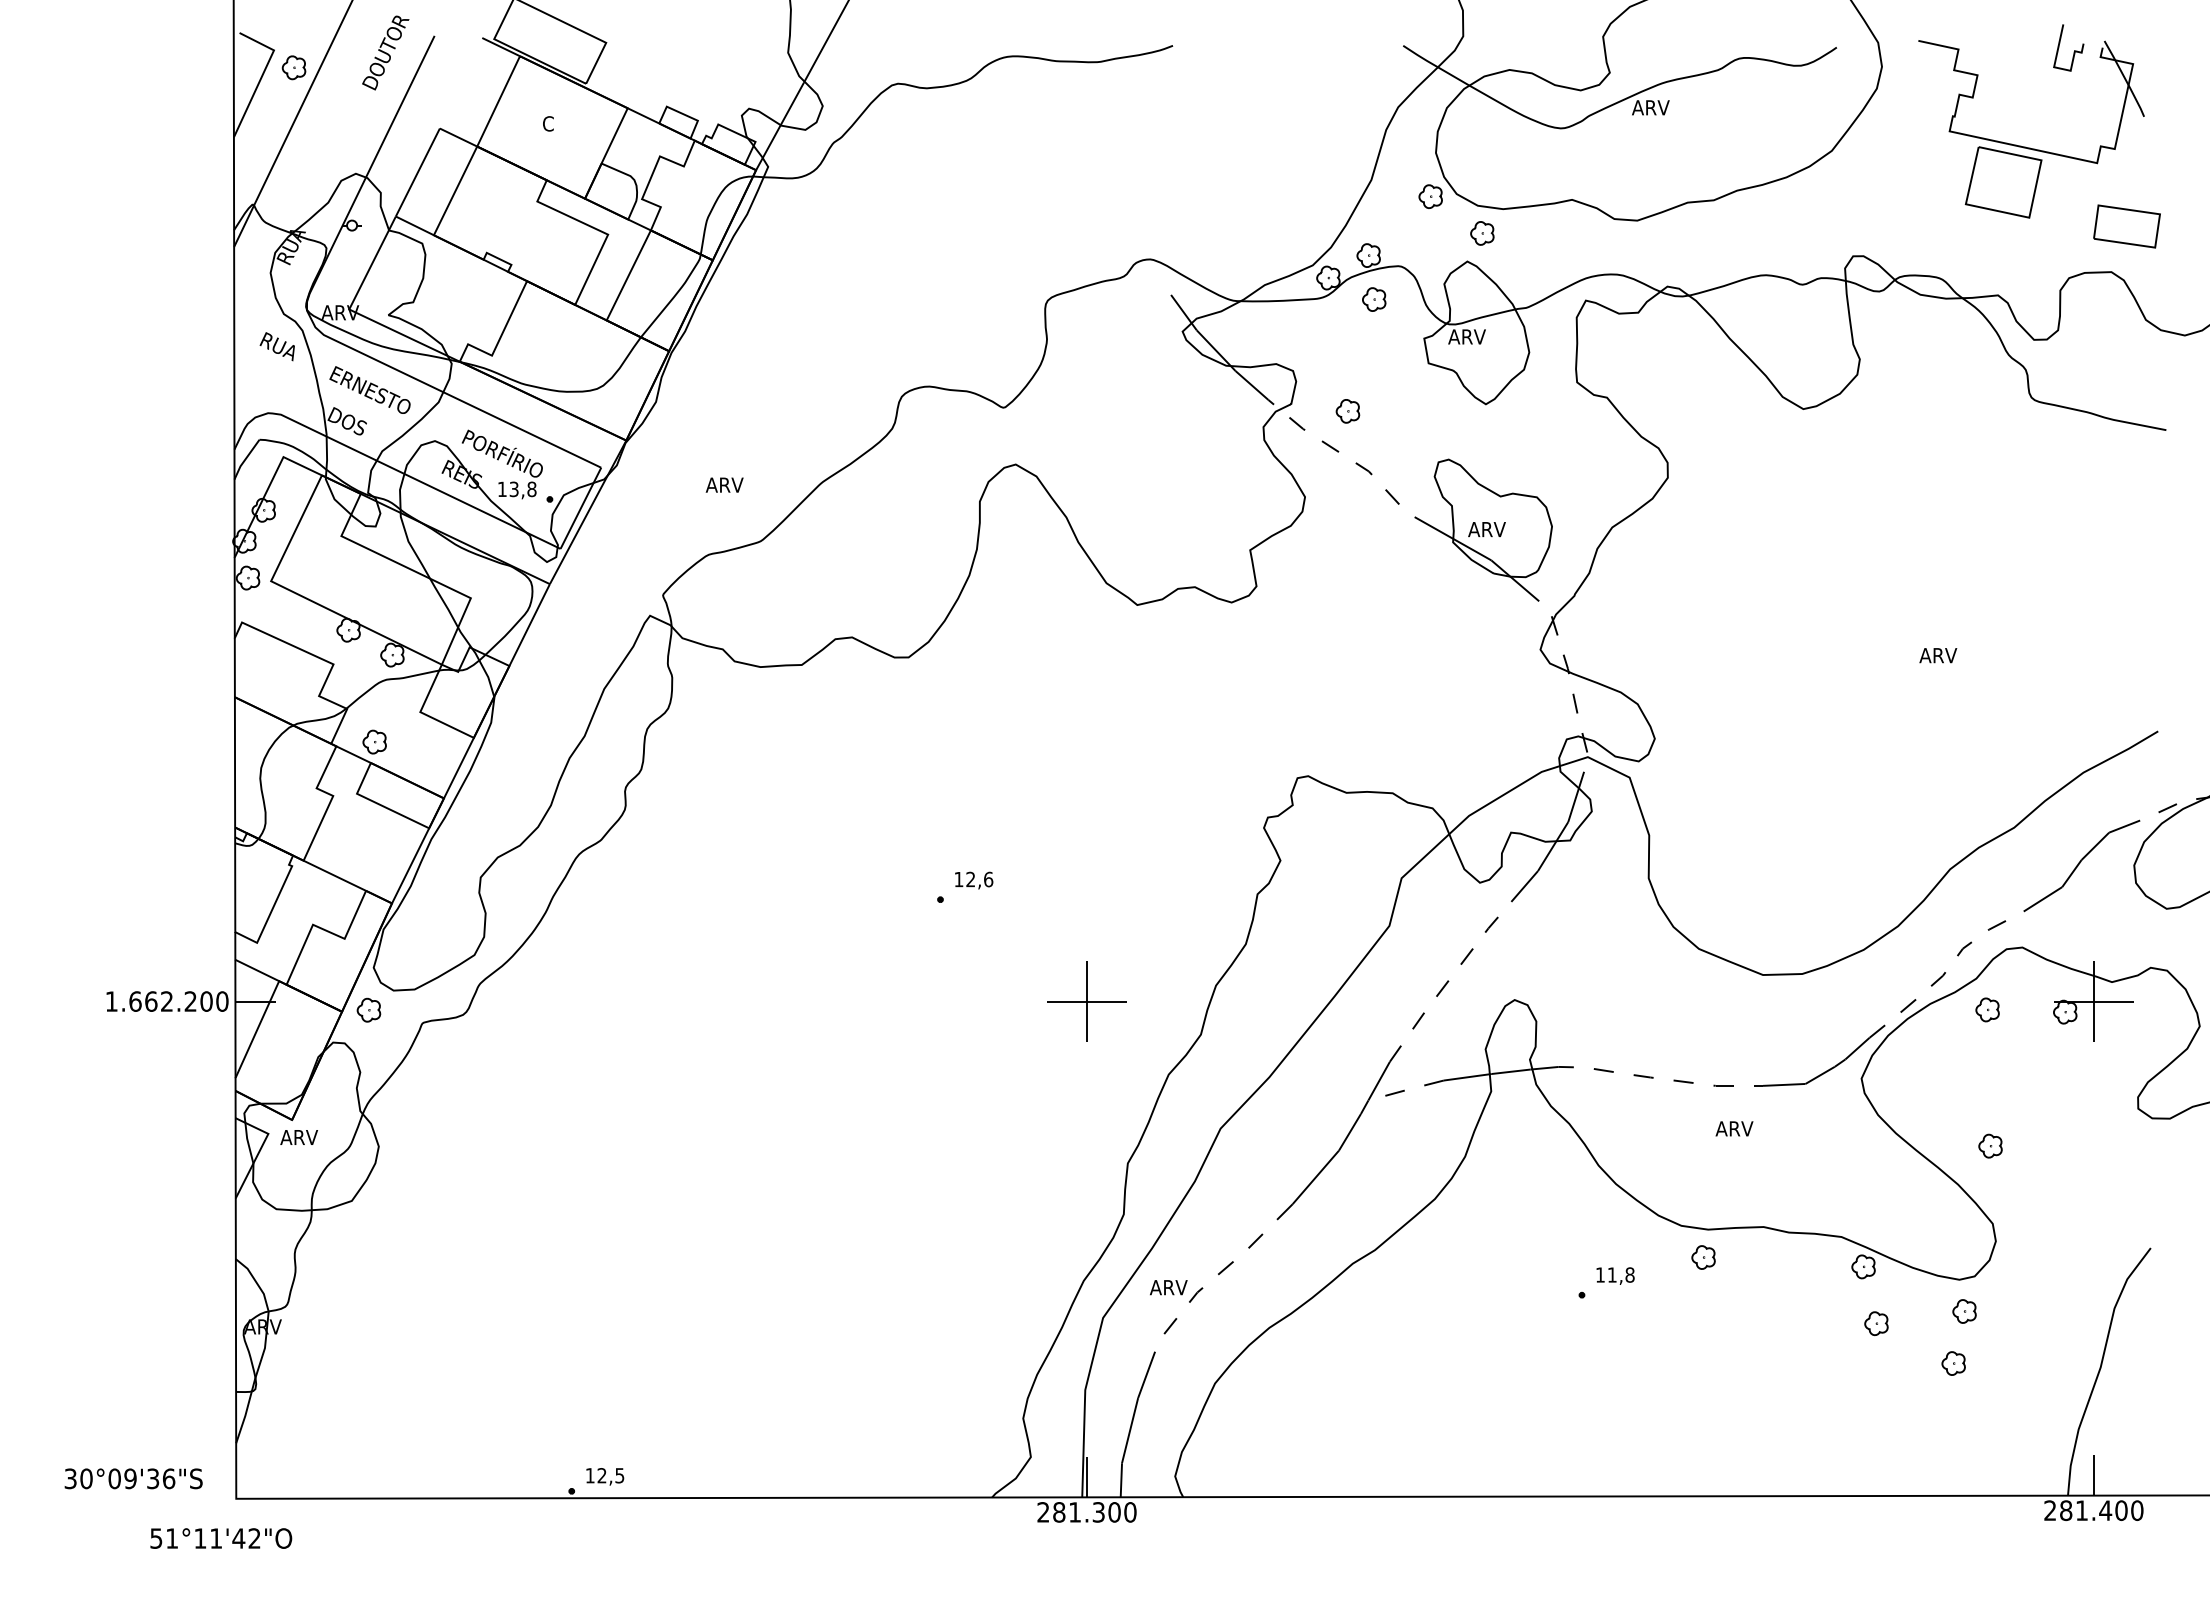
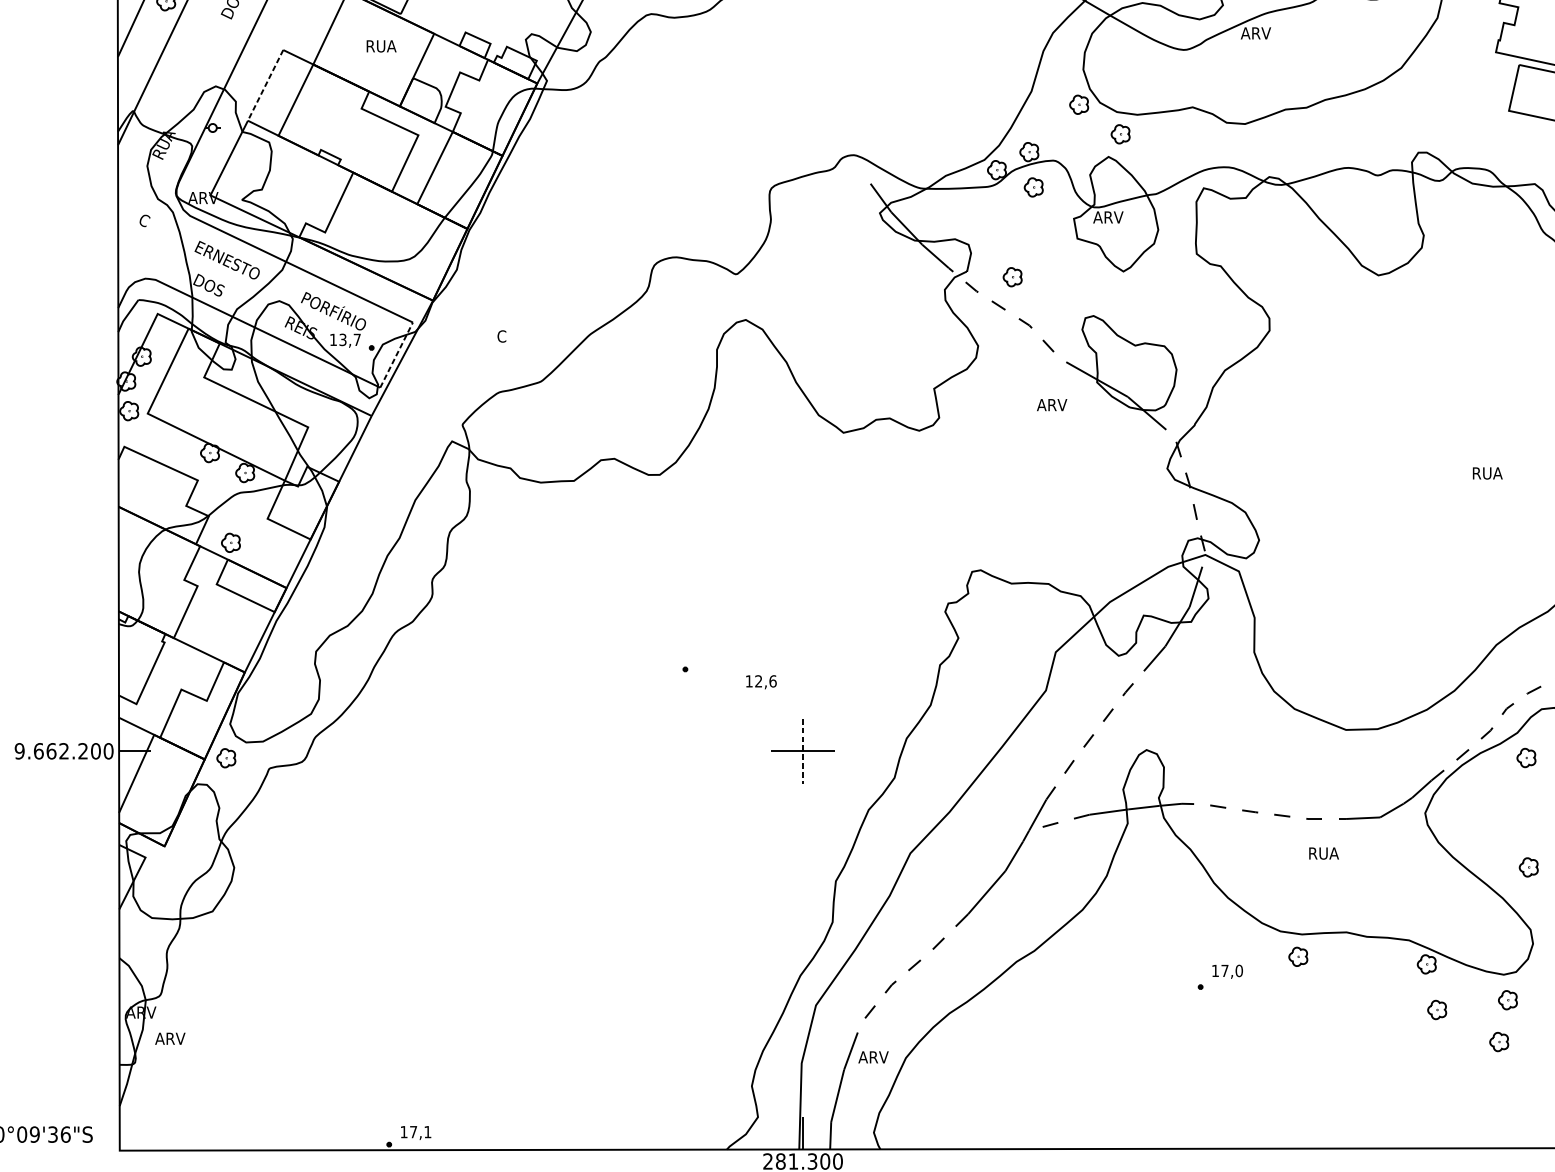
text: (561, 123) -> (381, 46), C -> RUA
line: (417, 172) -> (265, 85), solid -> dashed
text: (276, 346) -> (152, 225), RUA -> C
text: (724, 484) -> (511, 335), ARV -> C
text: (531, 489) -> (356, 339), 13,8 -> 13,7
line: (581, 507) -> (397, 354), solid -> dashed
text: (1486, 529) -> (1051, 405), moved
text: (1938, 655) -> (1487, 473), ARV -> RUA
text: (974, 880) -> (761, 682), moved
text: (111, 1001) -> (19, 751), 1.662.200 -> 9.662.200
line: (1086, 1002) -> (802, 752), solid -> dashed
text: (1734, 1128) -> (1323, 853), ARV -> RUA
text: (298, 1137) -> (169, 1038), moved
text: (1621, 1274) -> (1232, 970), 11,8 -> 17,0
text: (1168, 1287) -> (873, 1057), moved
text: (610, 1475) -> (420, 1131), 12,5 -> 17,1

